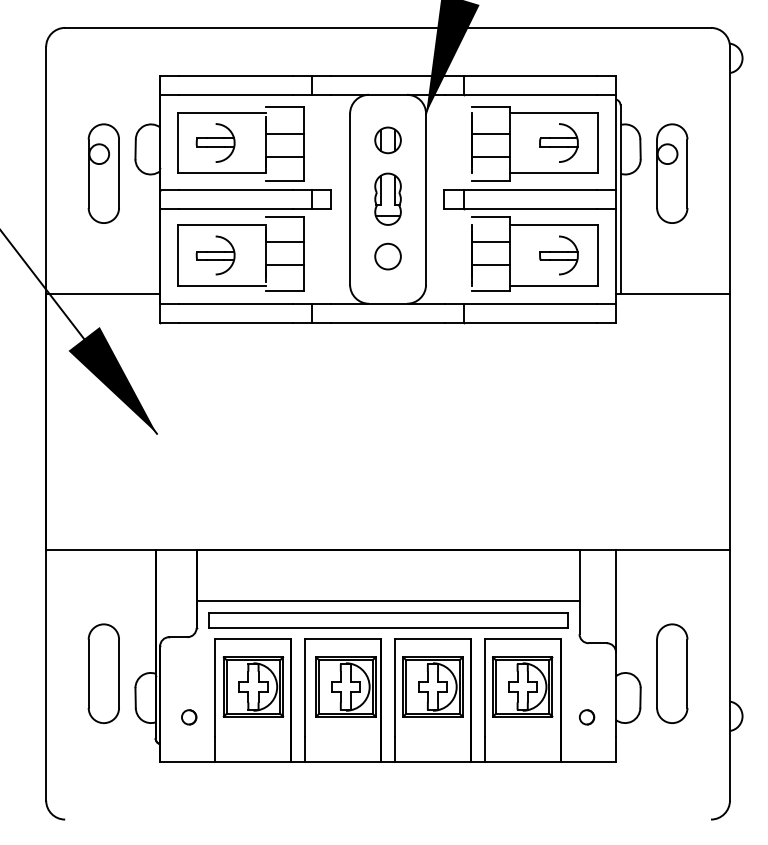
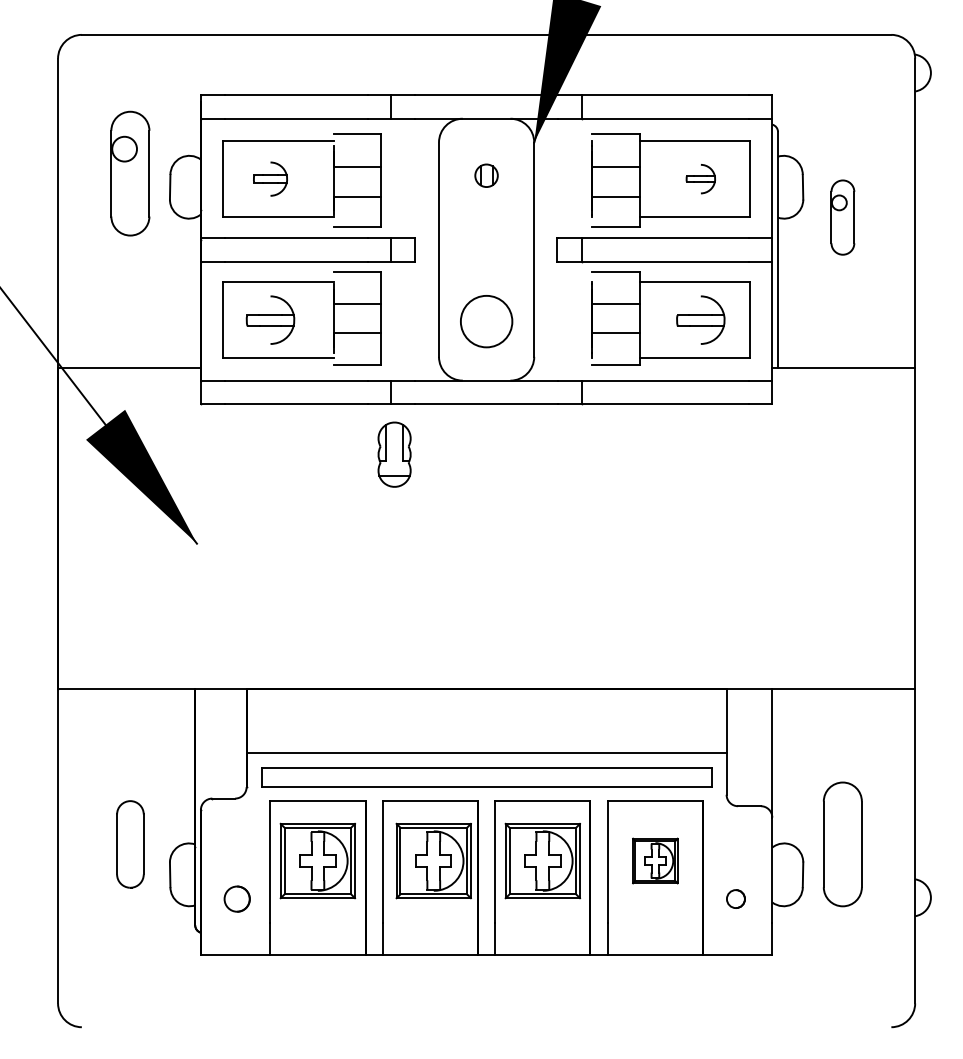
part: (387, 140) -> (486, 175), size x0.7
part: (215, 142) -> (270, 178), size x0.7
part: (558, 142) -> (700, 178), size x0.6
part: (103, 173) -> (130, 173), moved
part: (672, 173) -> (842, 217), size x0.6
part: (387, 199) -> (394, 454), moved
circle: (387, 256) -> (486, 321), size x1.6
part: (103, 673) -> (130, 844), size x0.7
part: (522, 686) -> (655, 860), size x0.6
circle: (189, 716) -> (237, 898), size x1.4

